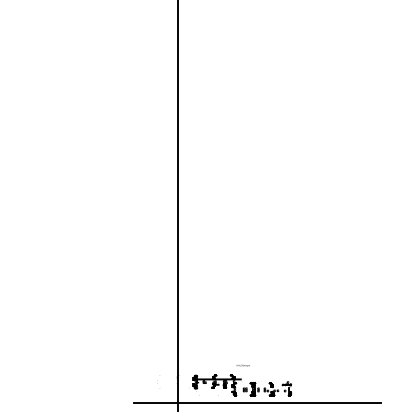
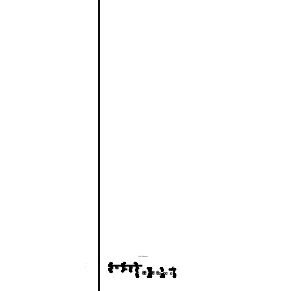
line: (257, 402) -> (152, 281), removed

